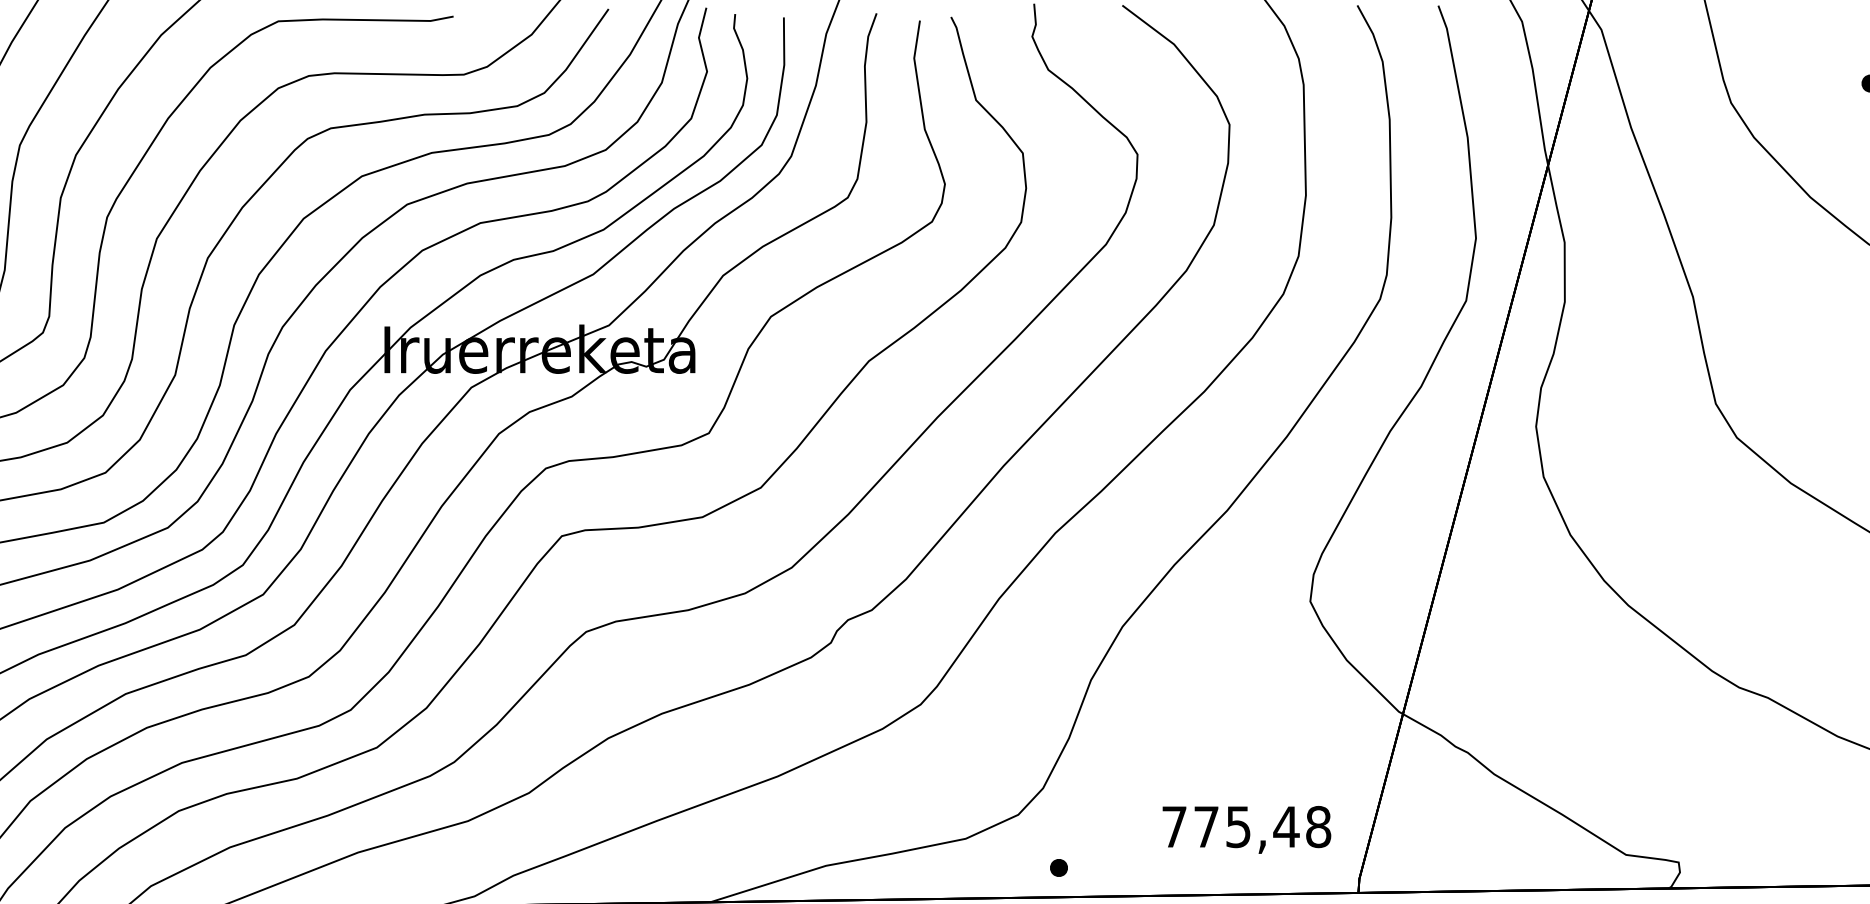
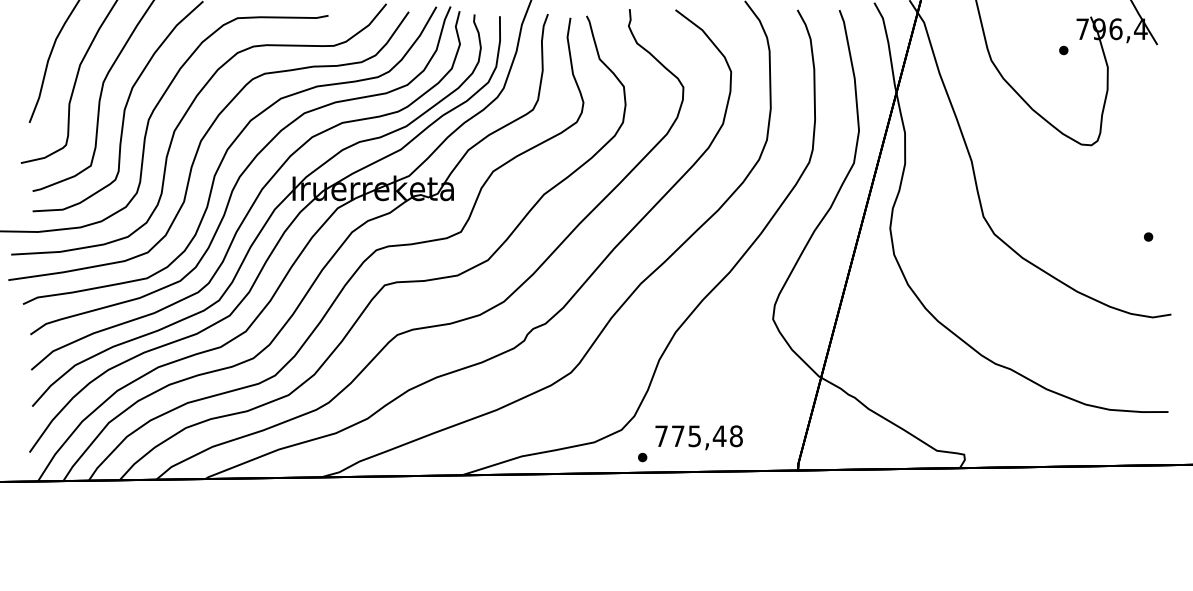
text: (1245, 829) -> (698, 437), moved

